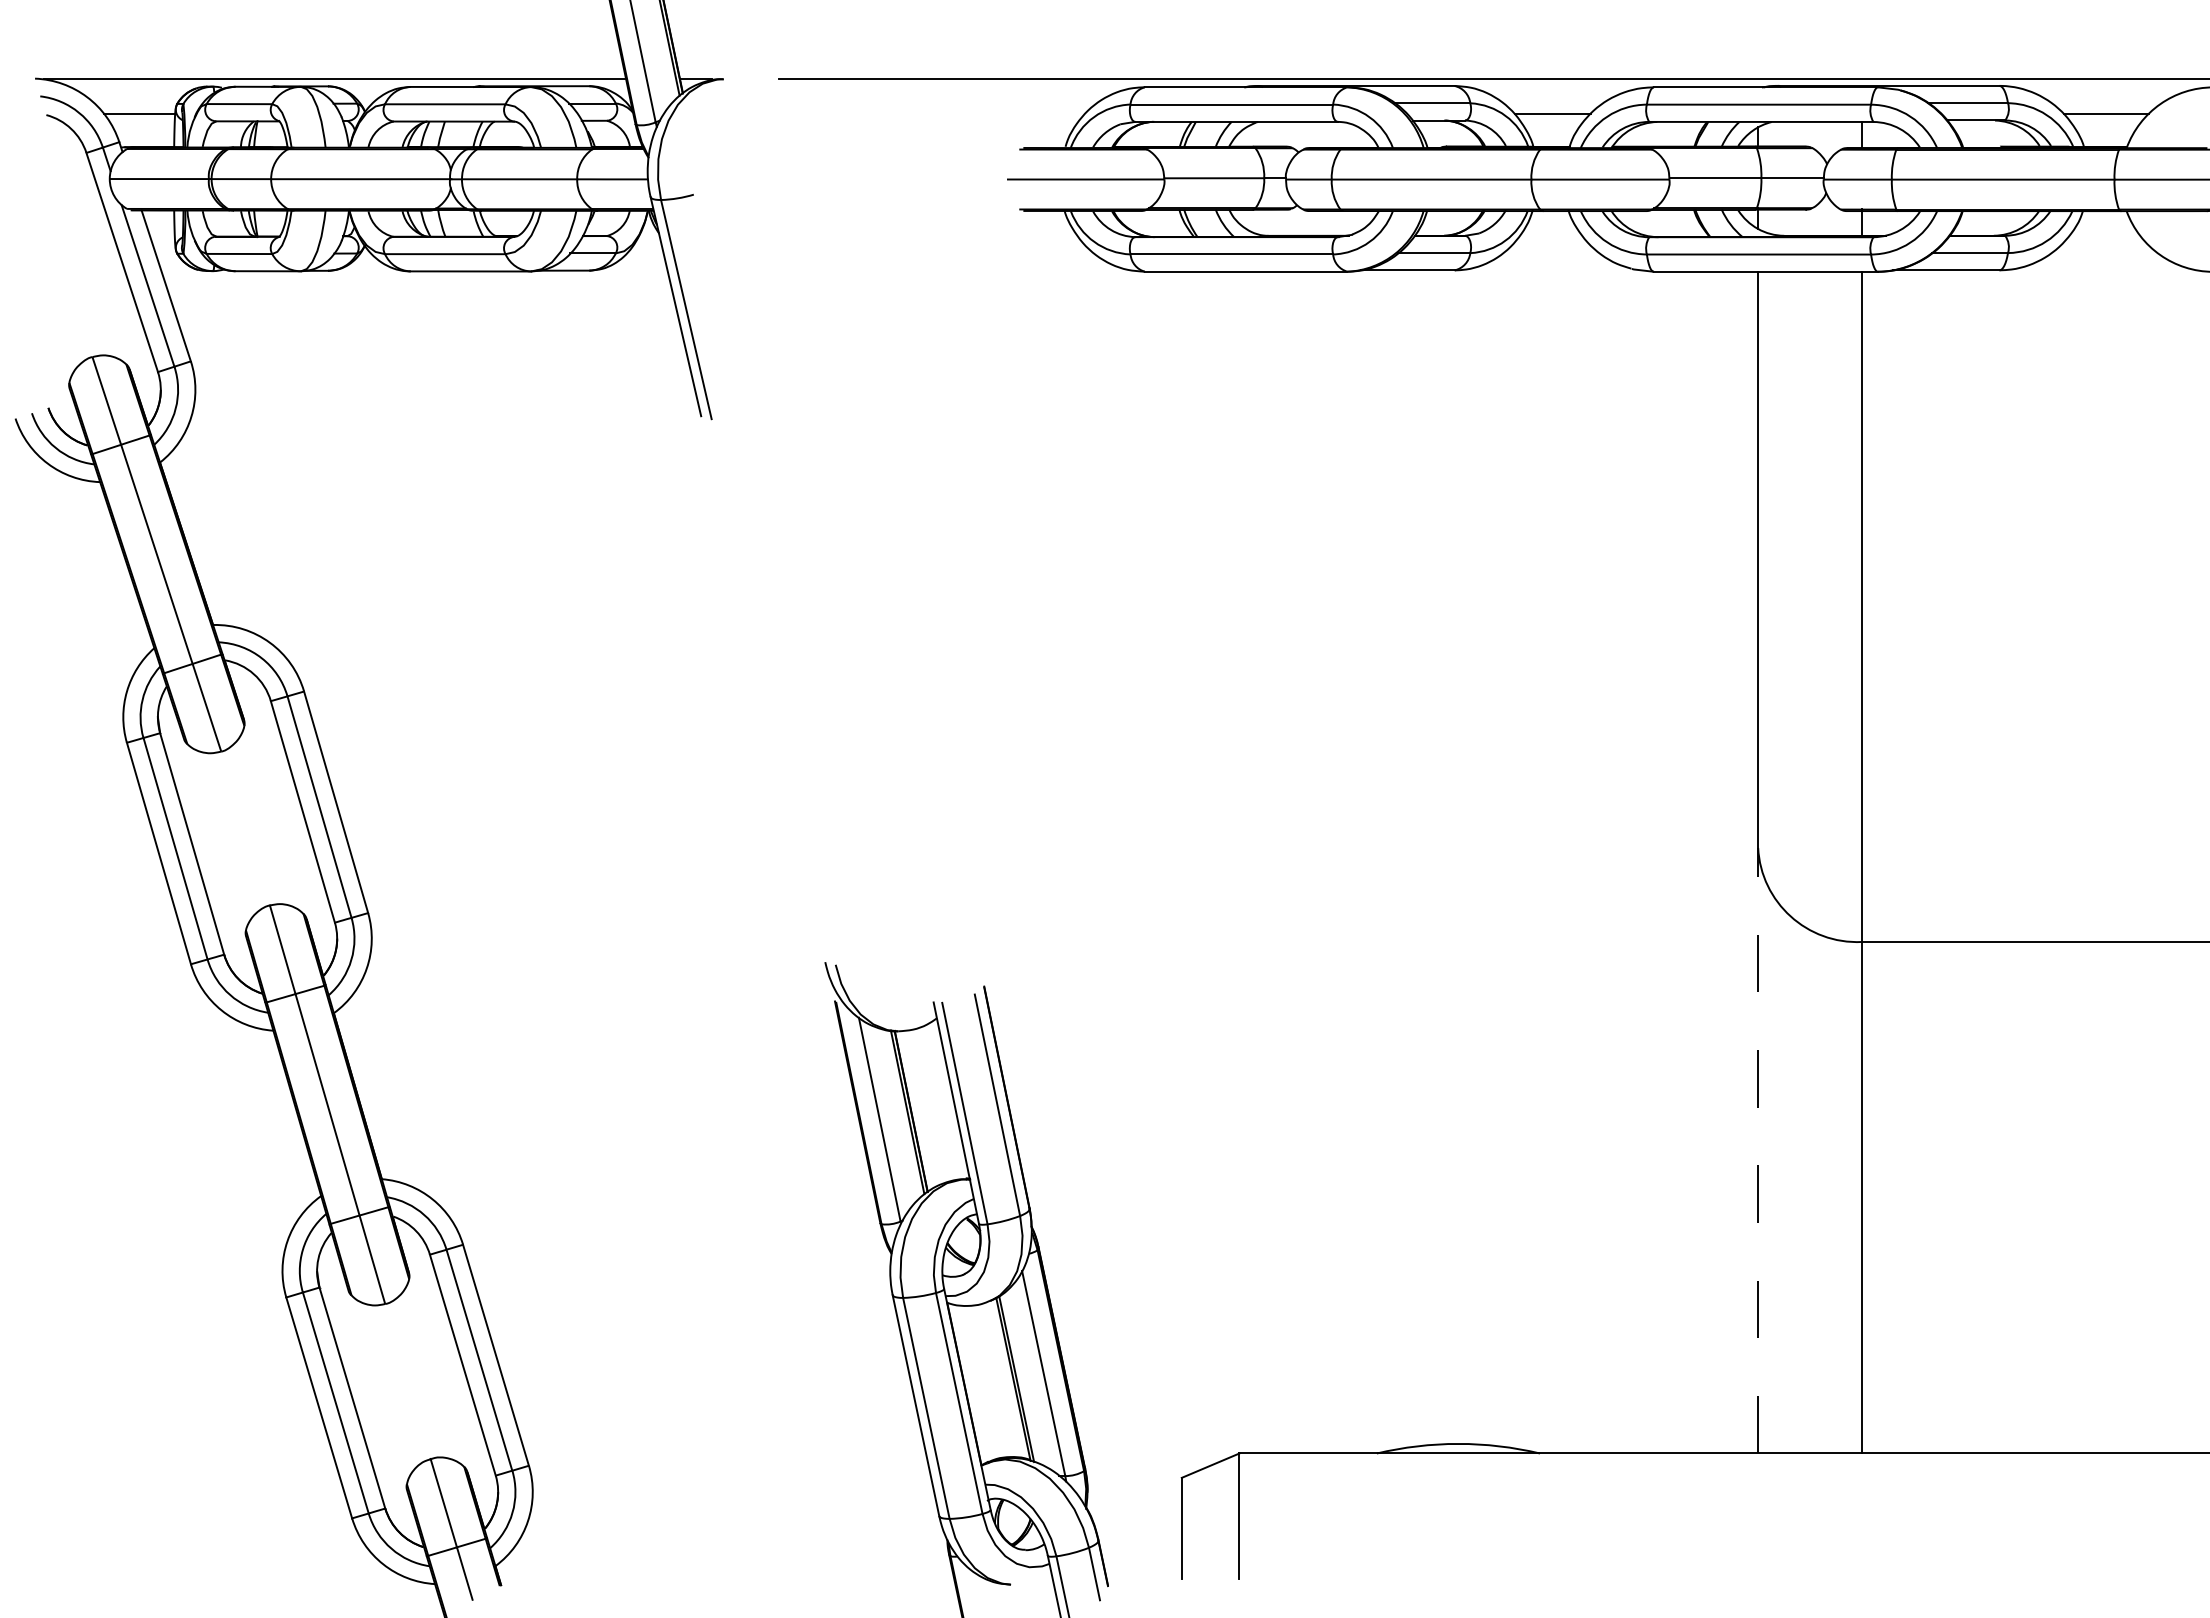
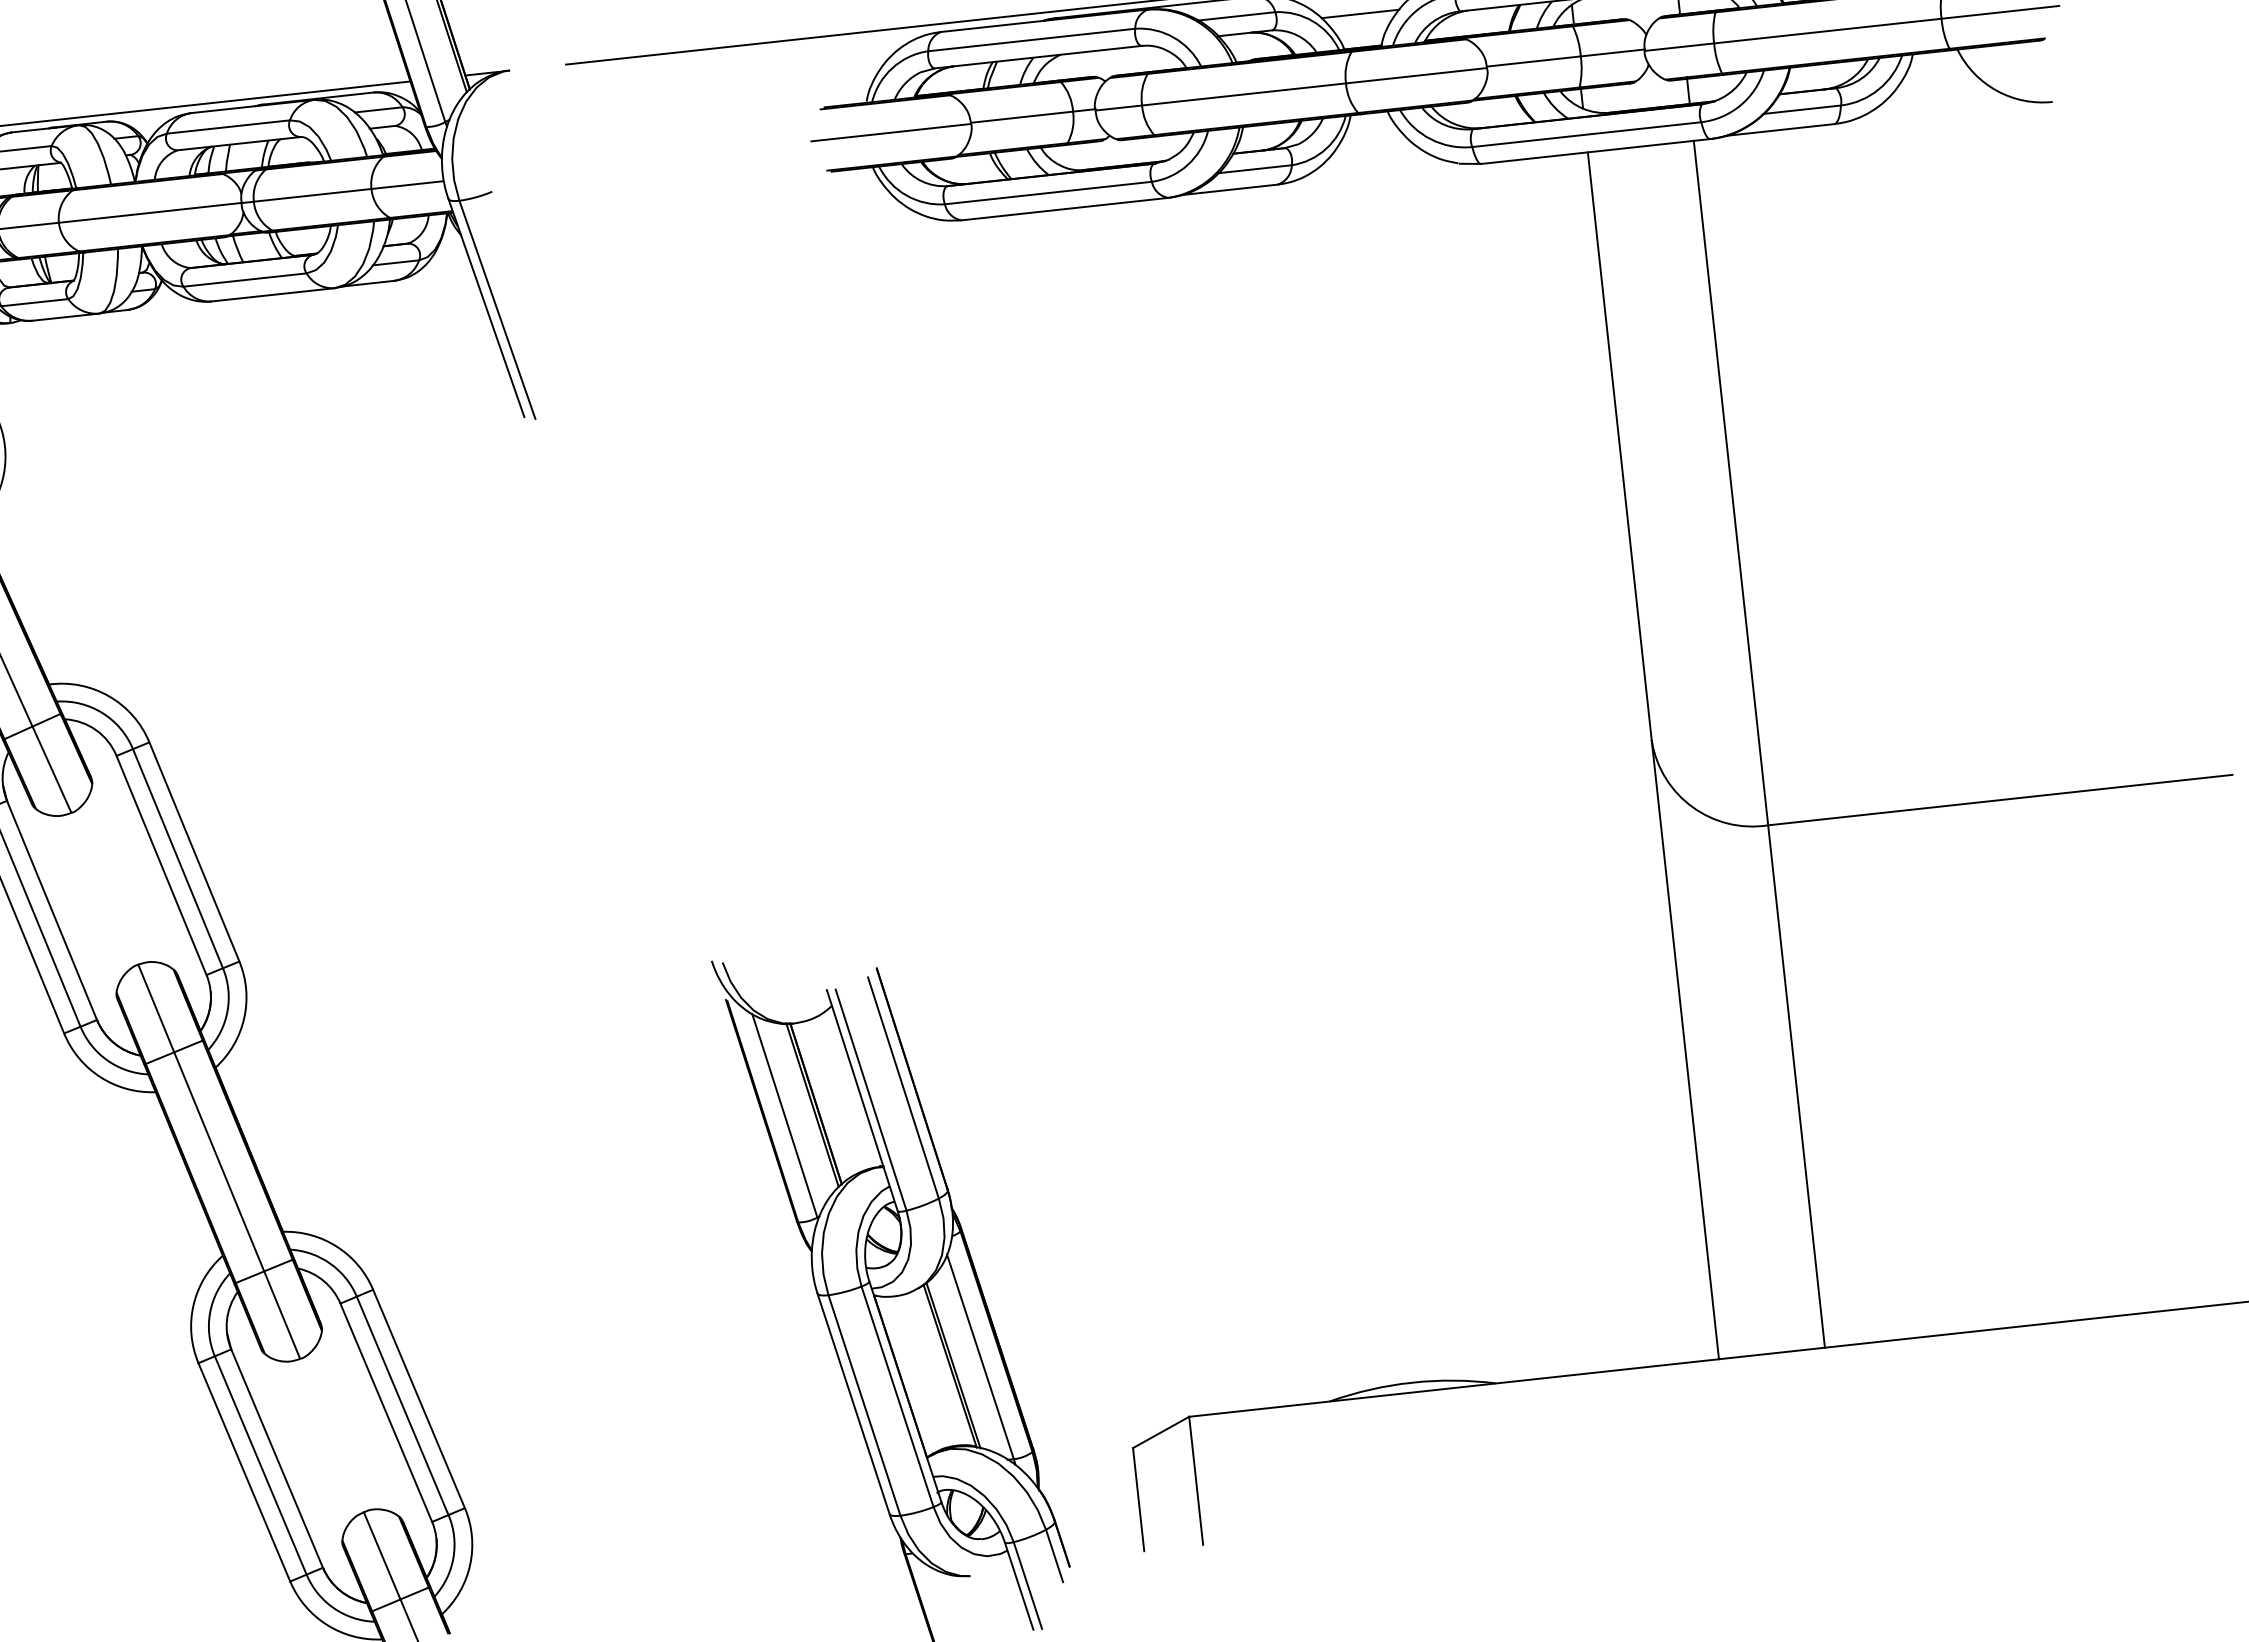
line: (1758, 1150) -> (1685, 1049), dashed -> solid

